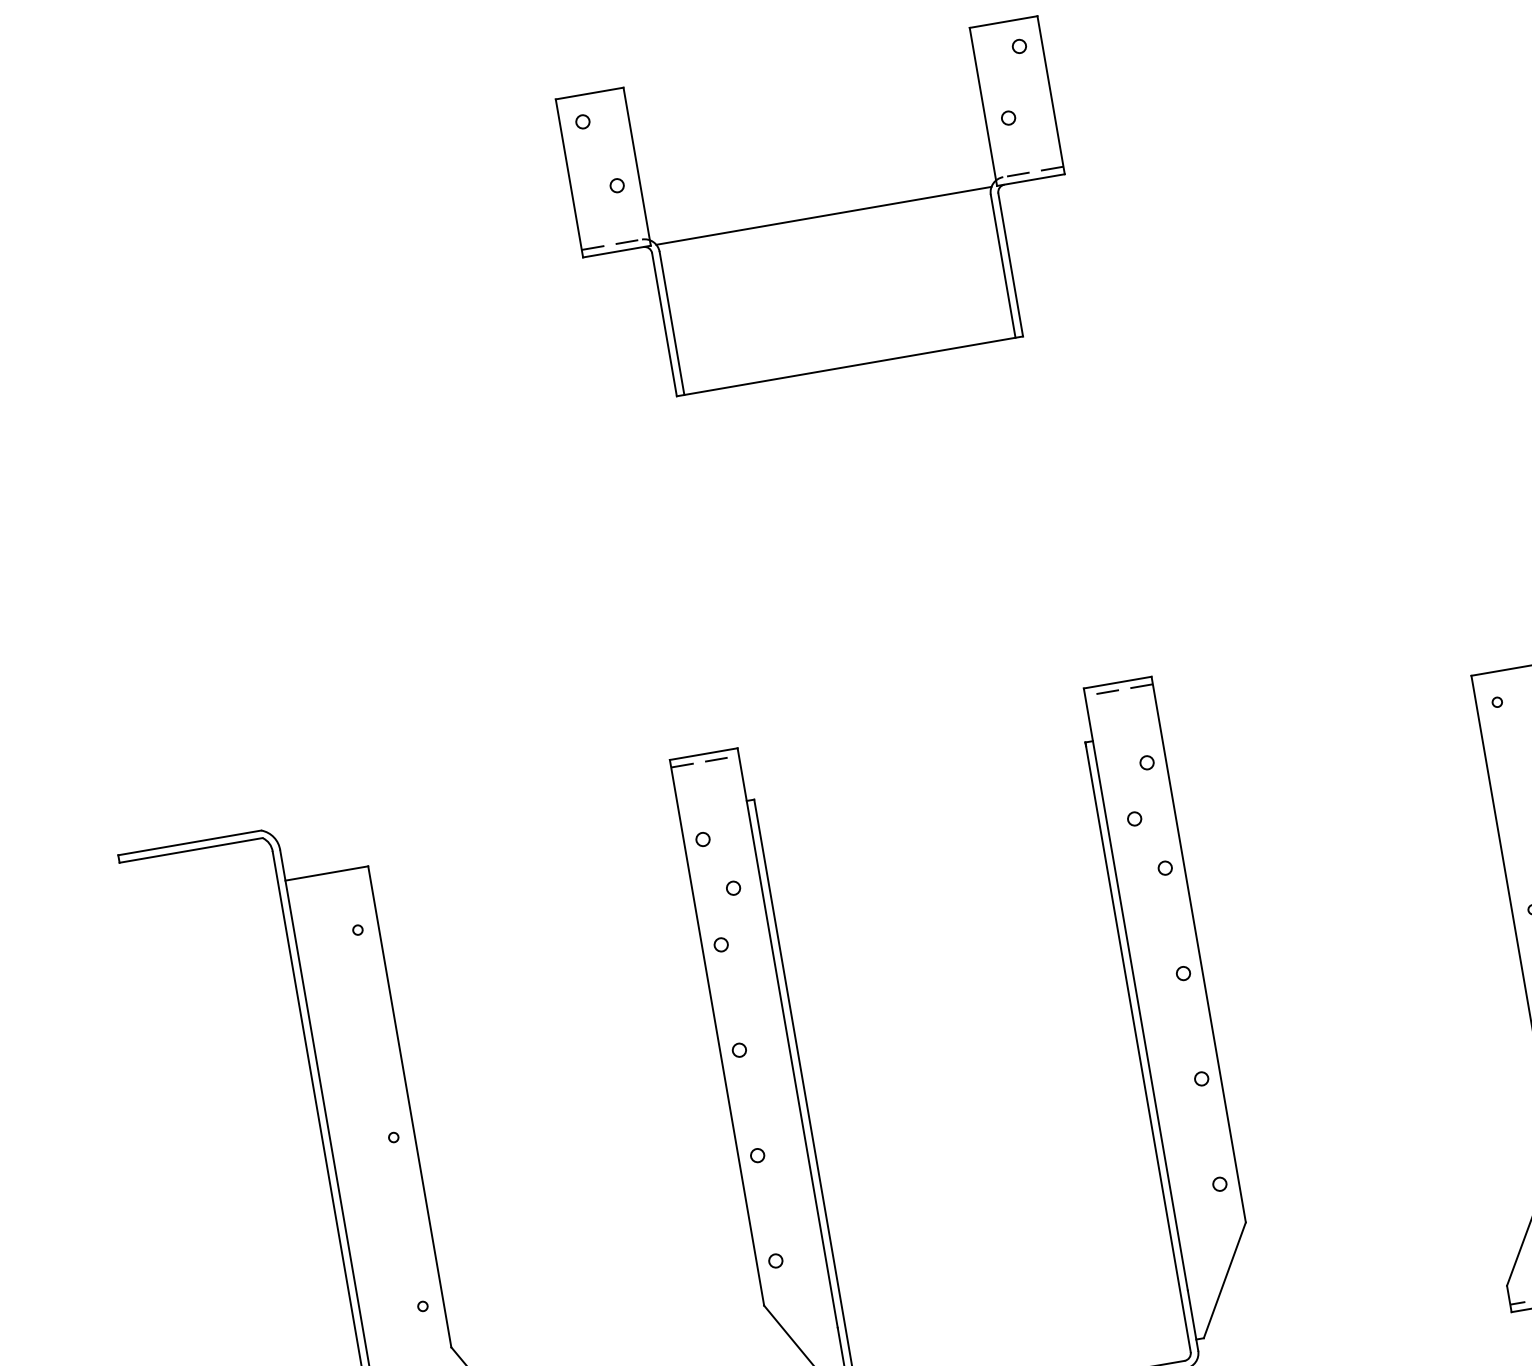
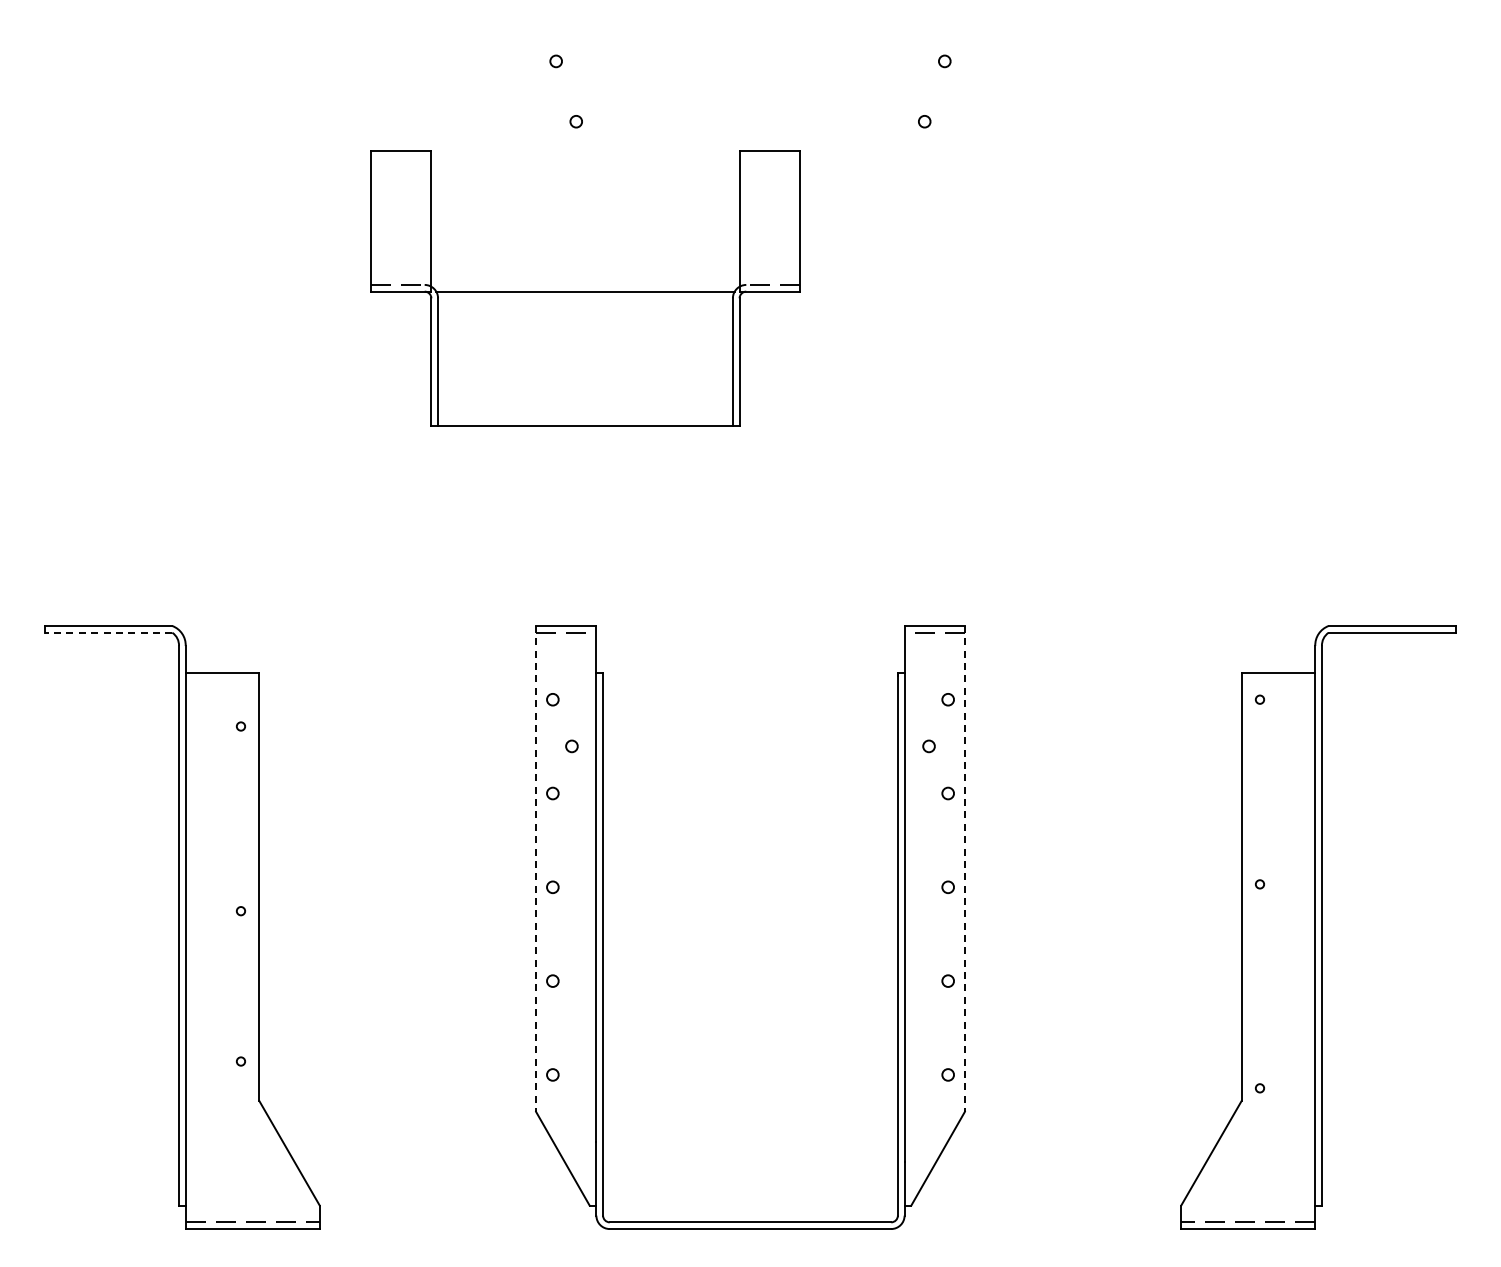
part: (823, 212) -> (585, 288), moved
line: (190, 850) -> (108, 632), solid -> dashed
line: (1198, 949) -> (964, 868), solid -> dashed
line: (717, 1032) -> (536, 868), solid -> dashed

